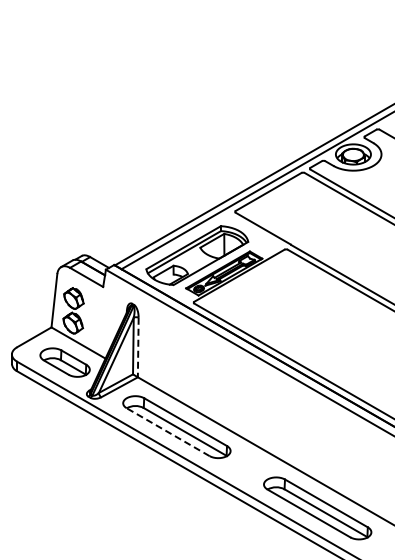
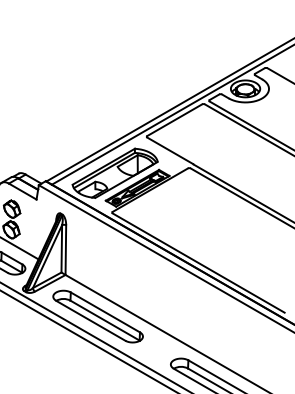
line: (138, 347) -> (66, 250), dashed -> solid
line: (168, 432) -> (91, 321), dashed -> solid

